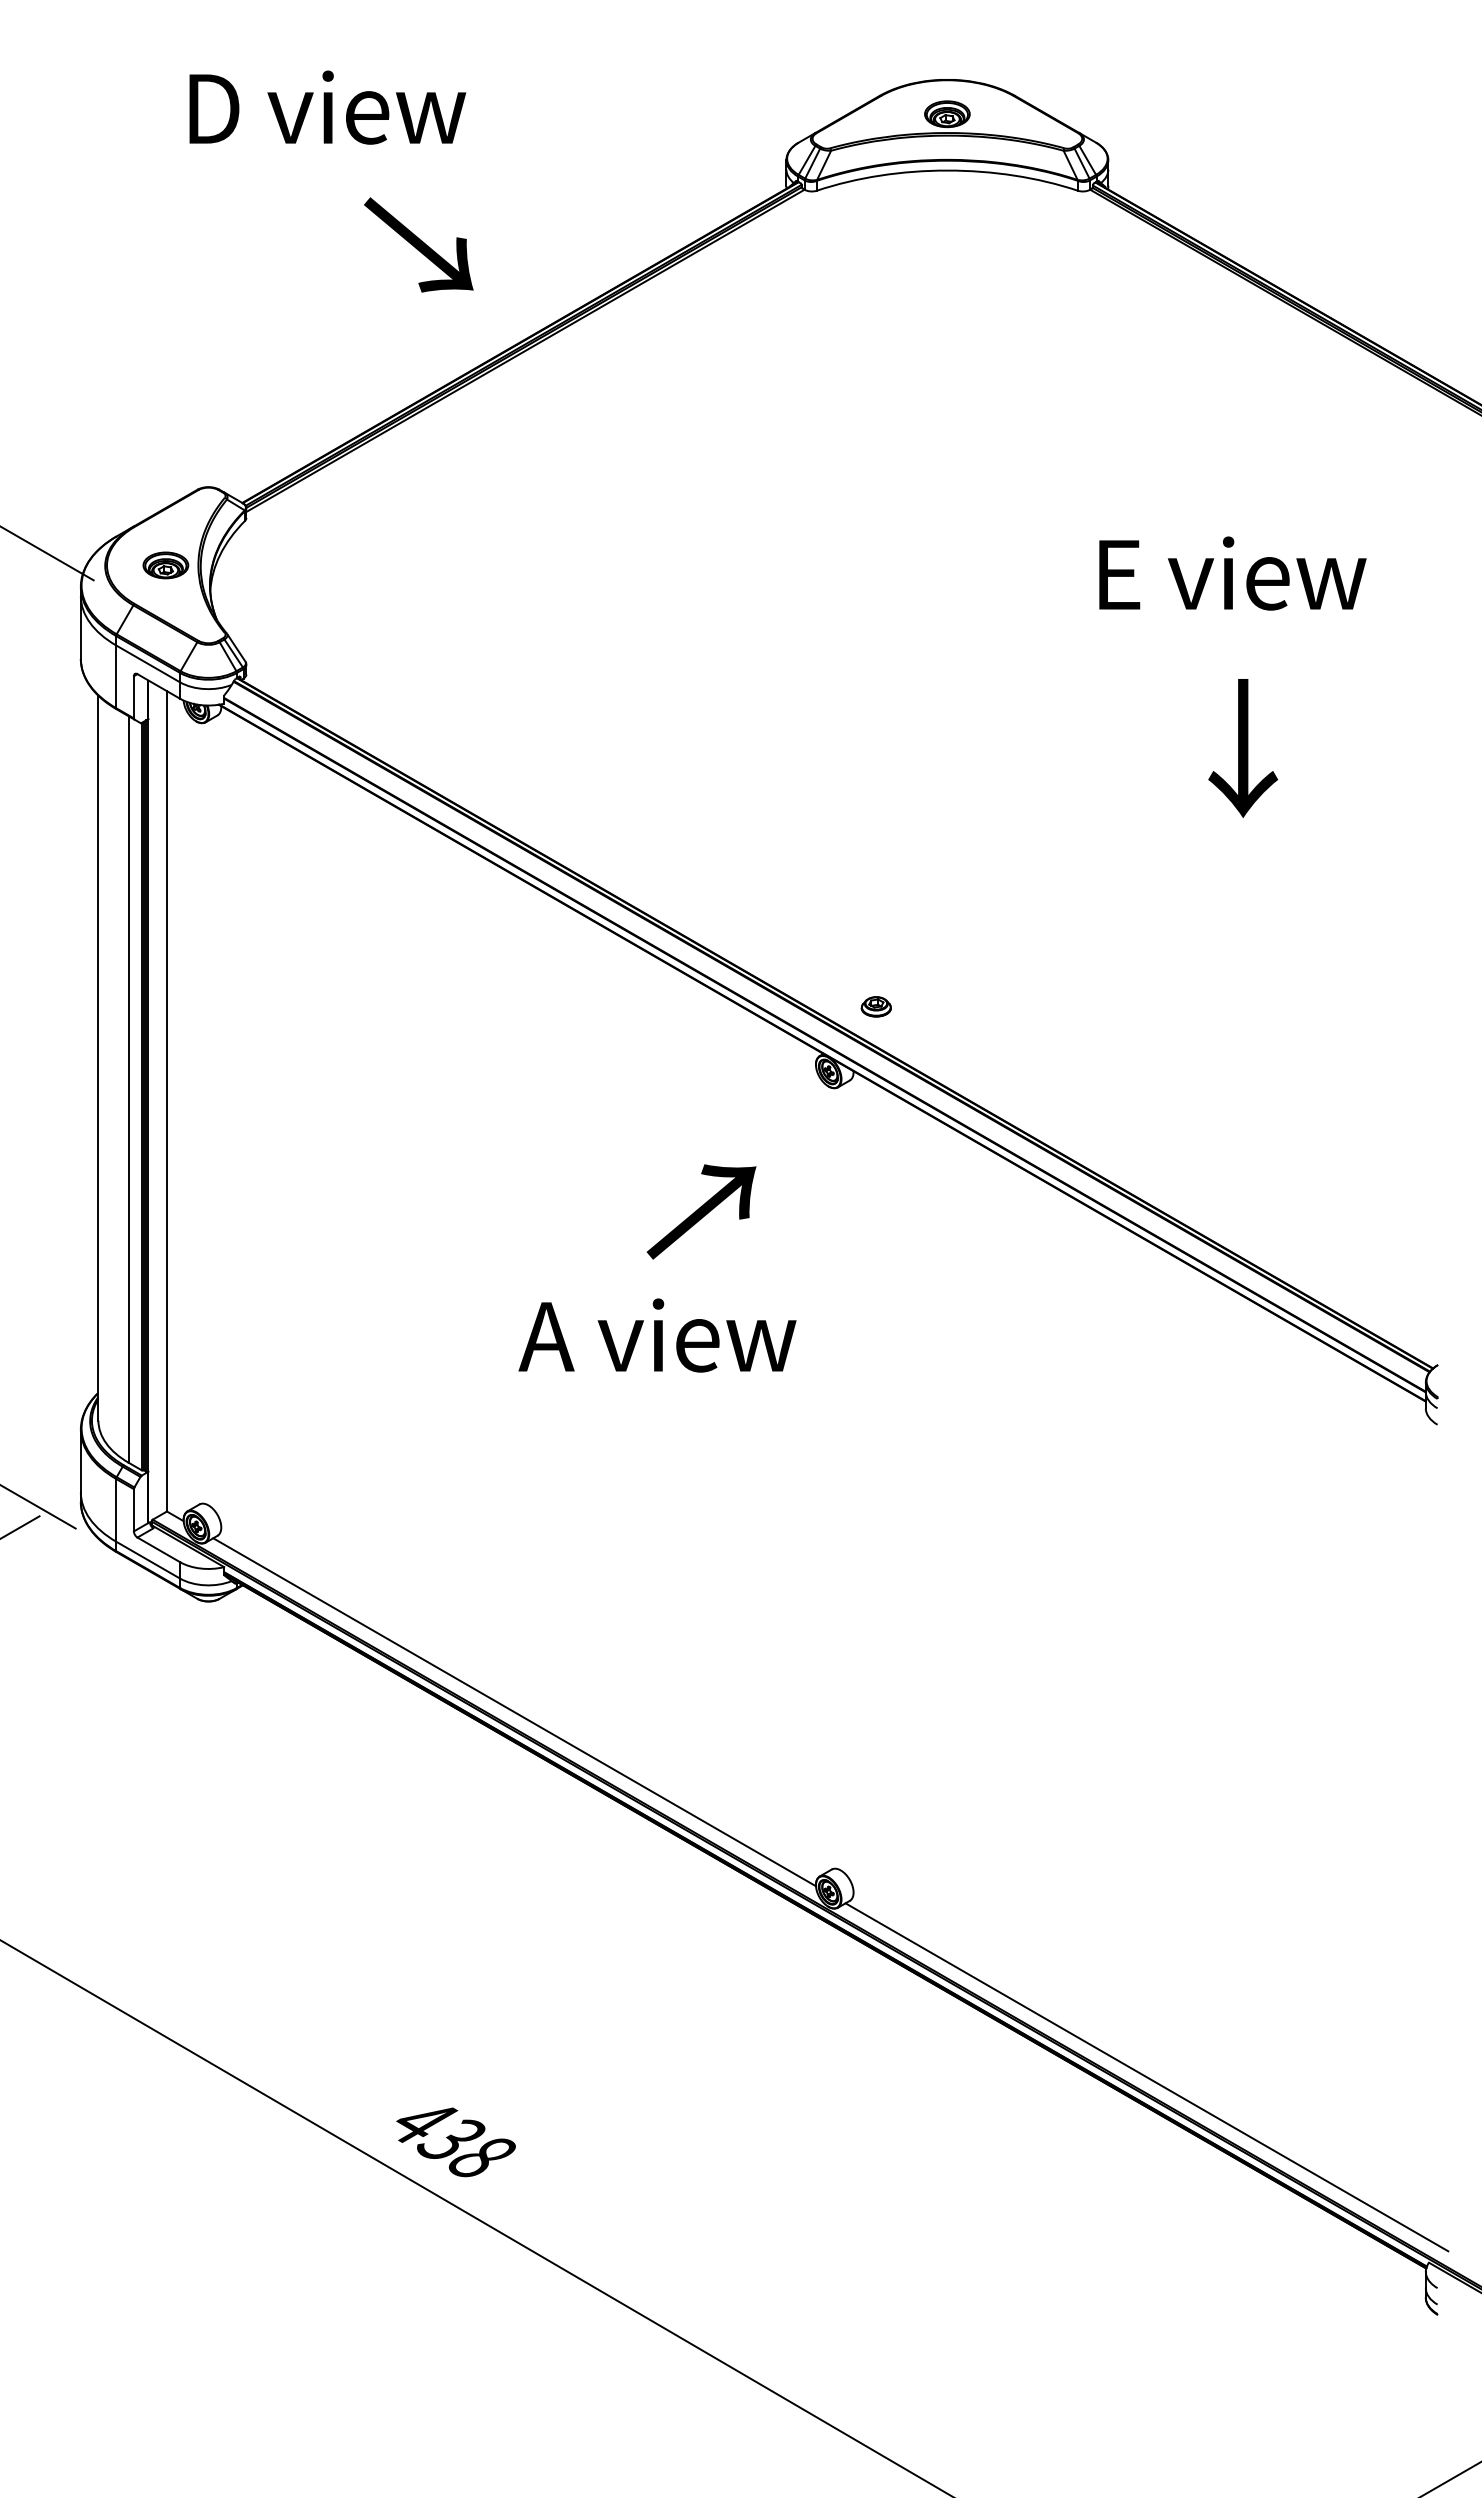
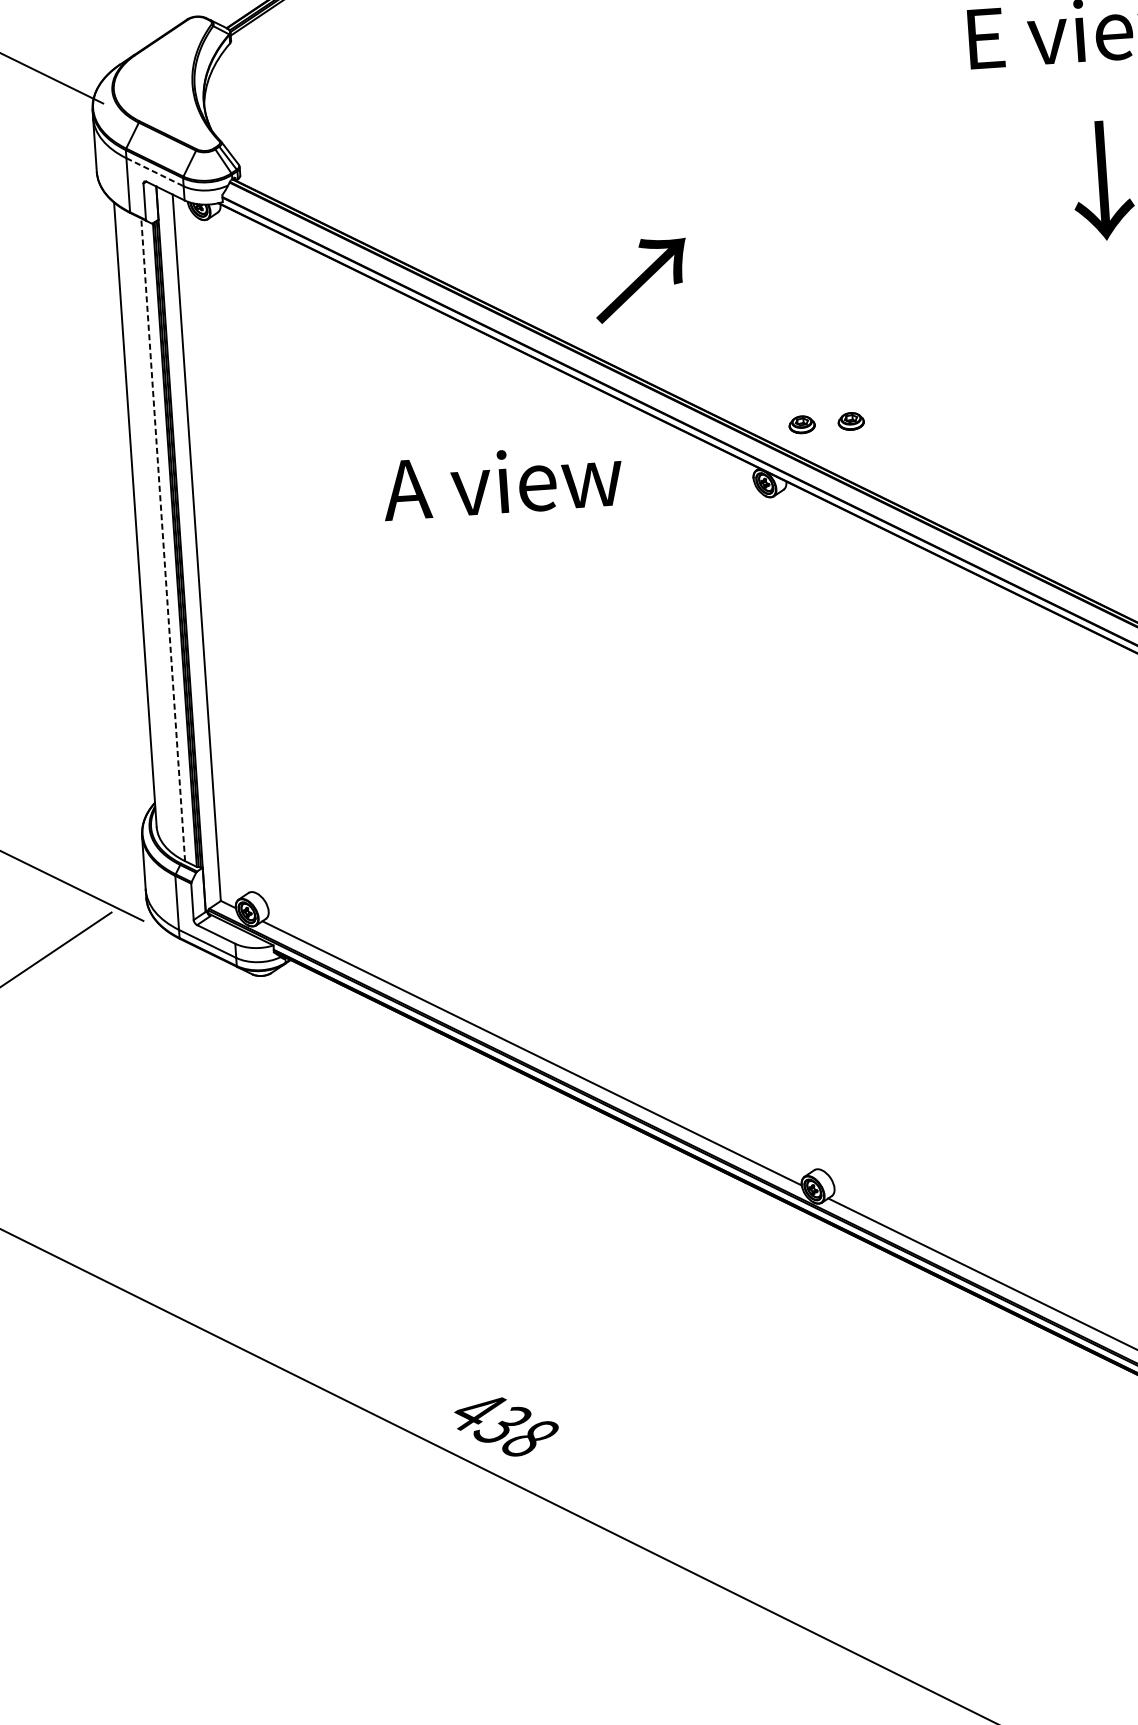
part: (165, 565) -> (164, 86), removed
line: (148, 663) -> (155, 171), solid -> dashed
part: (932, 1006) -> (850, 421), added
line: (128, 1088) -> (163, 538), solid -> dashed
text: (701, 1211) -> (641, 279), moved
text: (657, 1335) -> (502, 482), moved

